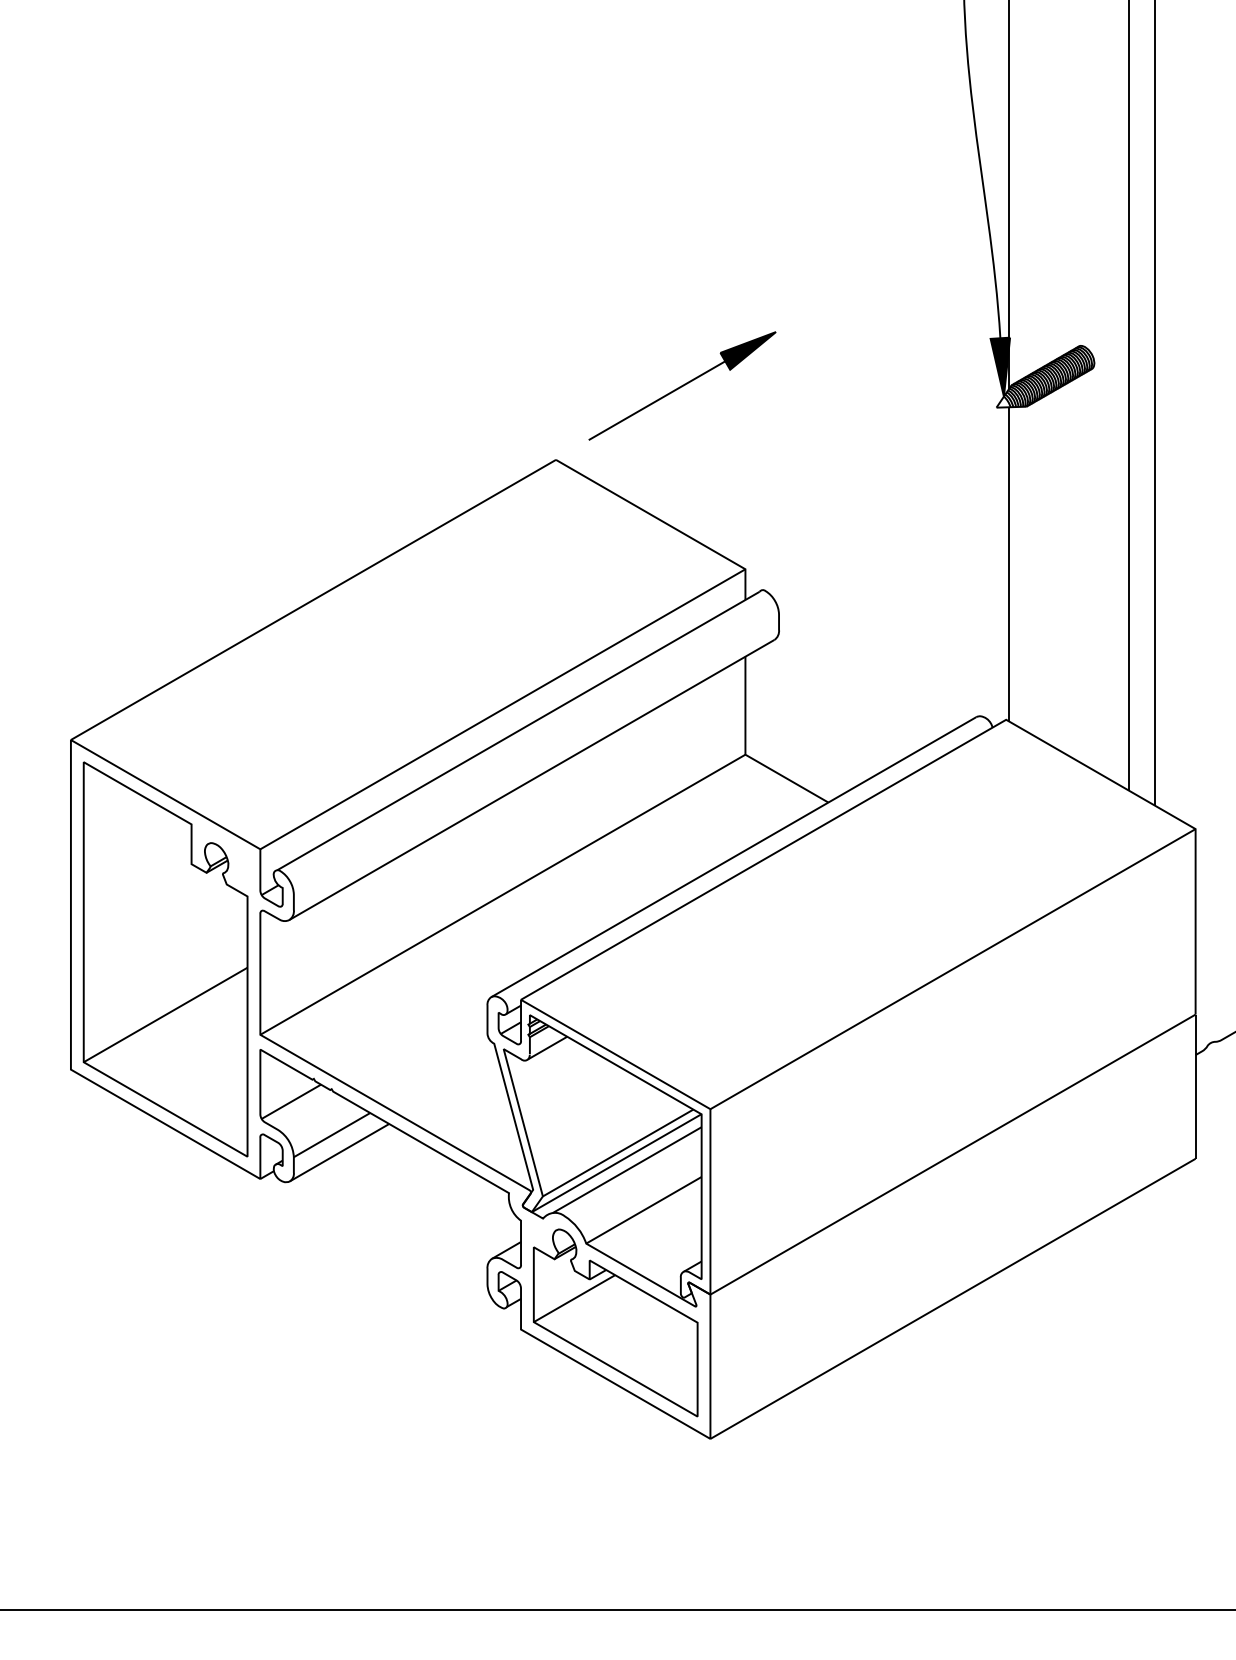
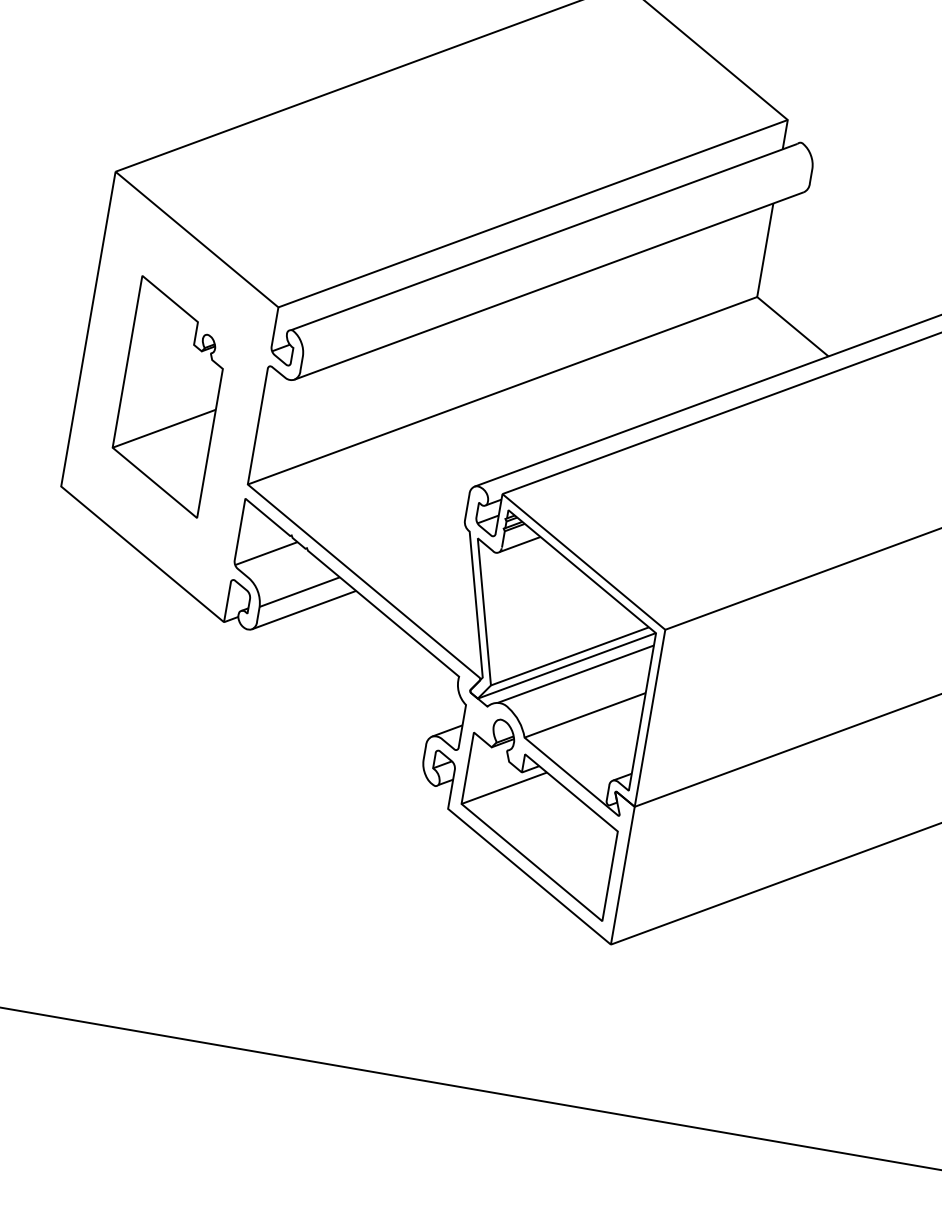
part: (165, 959) -> (169, 396), size x0.6

